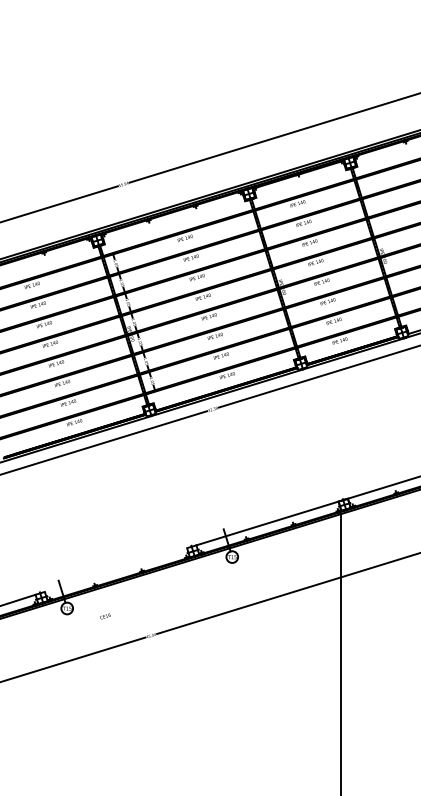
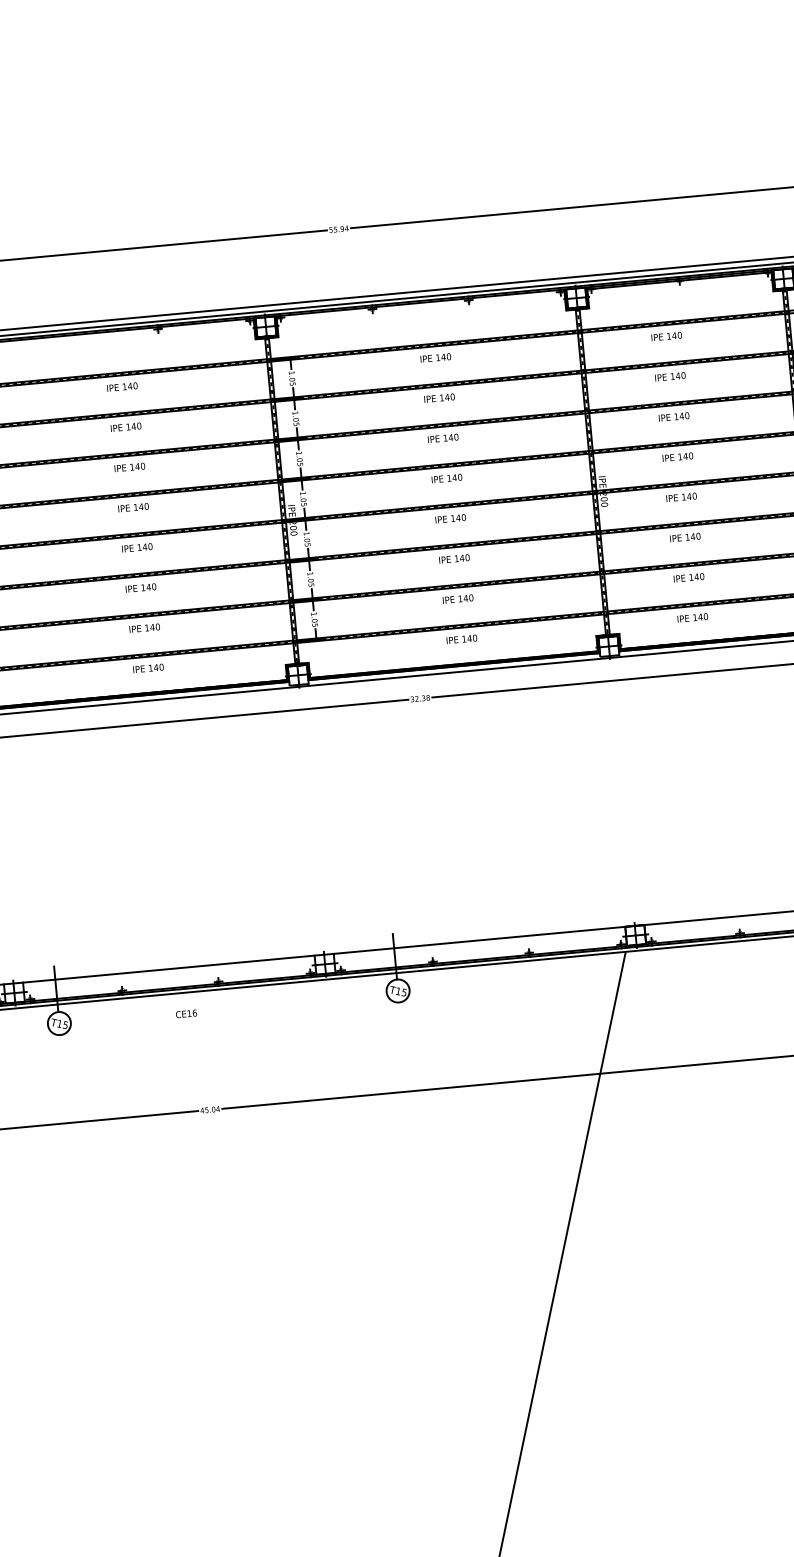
line: (115, 569) -> (168, 967), added
text: (105, 616) -> (186, 1013), moved

